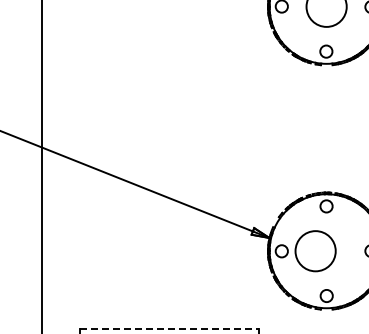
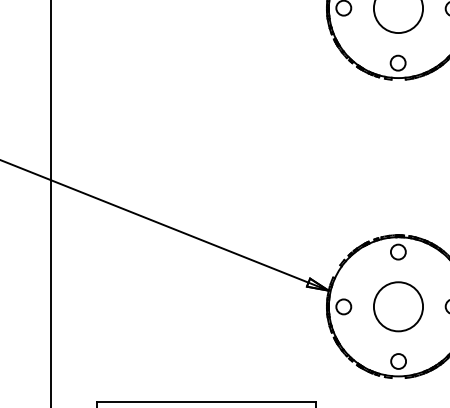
circle: (315, 251) -> (398, 307), moved
line: (169, 329) -> (206, 402), dashed -> solid

